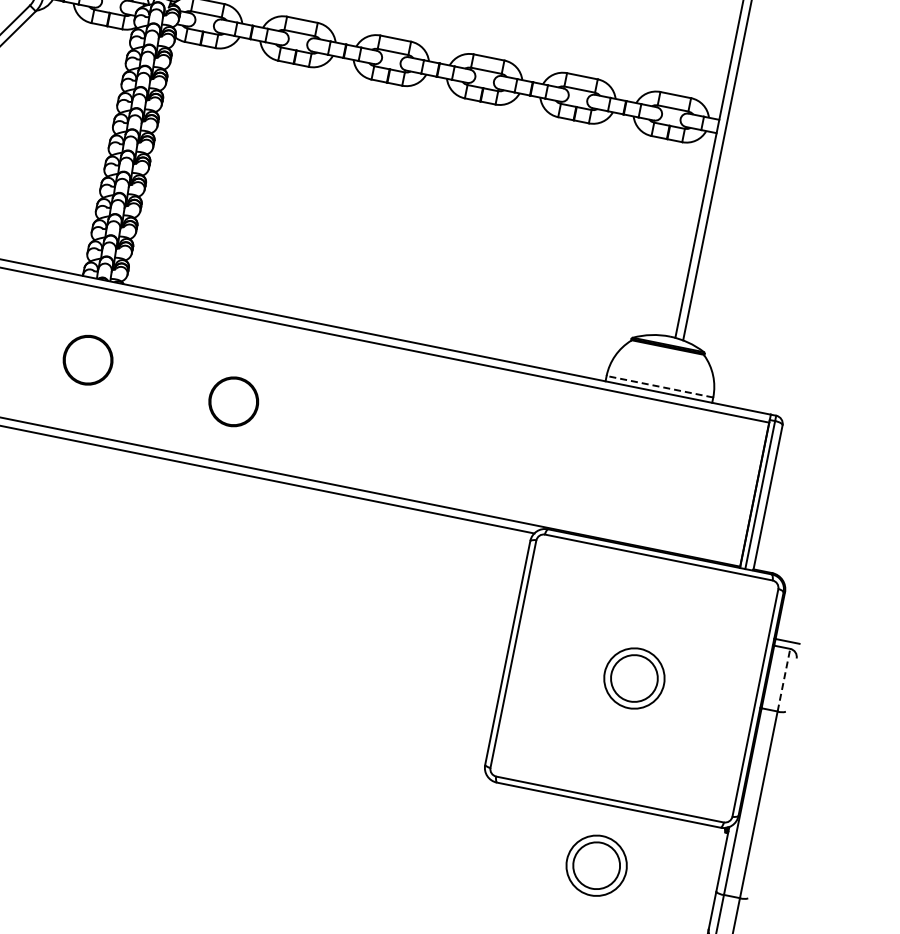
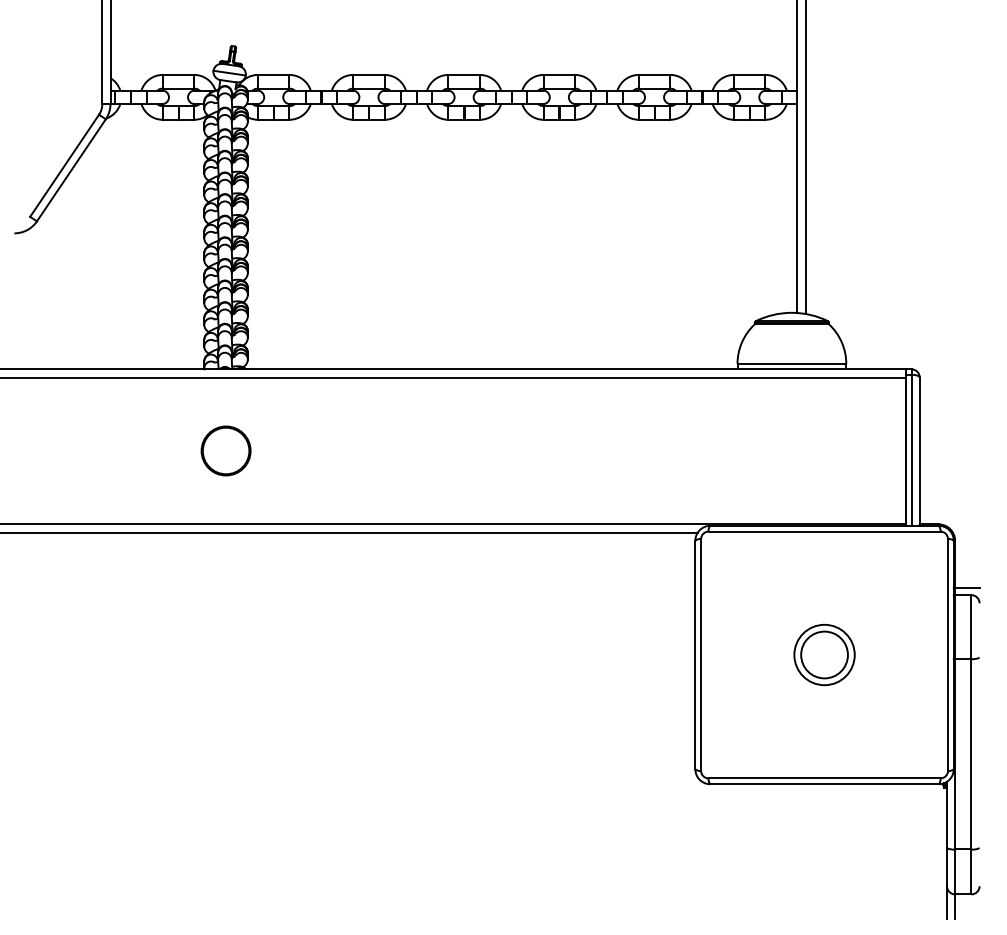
line: (659, 386) -> (791, 363), dashed -> solid
part: (233, 401) -> (376, 462), removed
line: (783, 680) -> (971, 627), dashed -> solid
part: (596, 865) -> (824, 845), removed

